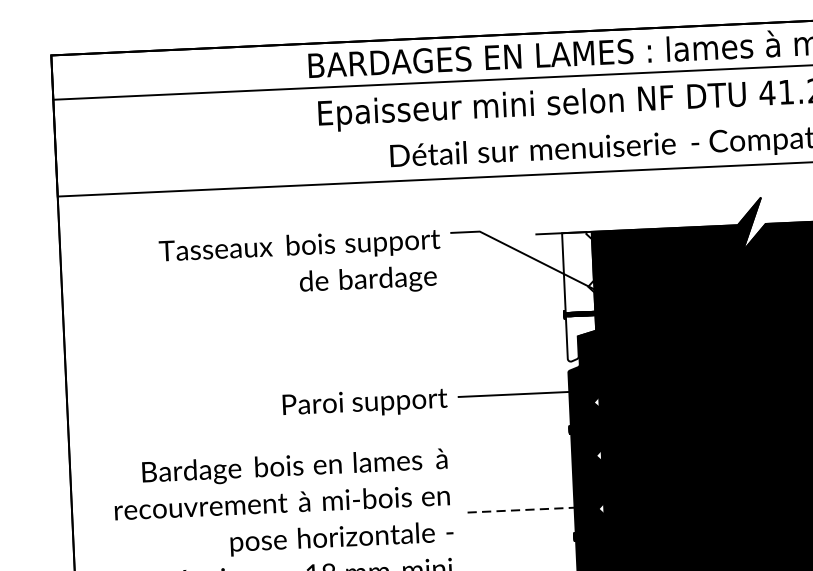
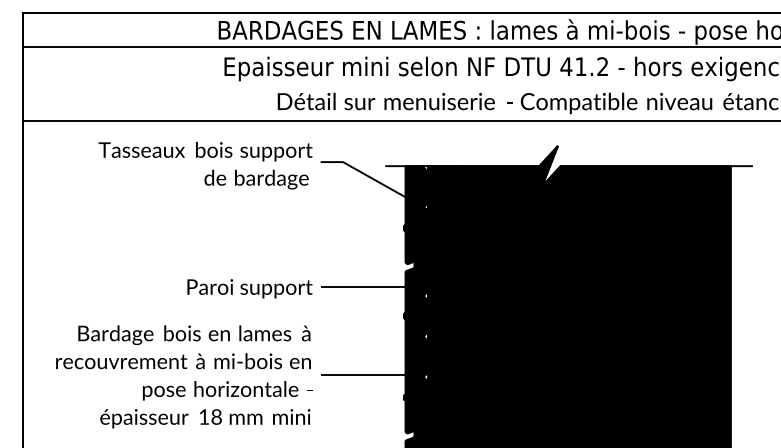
text: (300, 265) -> (205, 165), moved
fill: (579, 297) -> (416, 215), added
line: (527, 510) -> (369, 375), dashed -> solid

